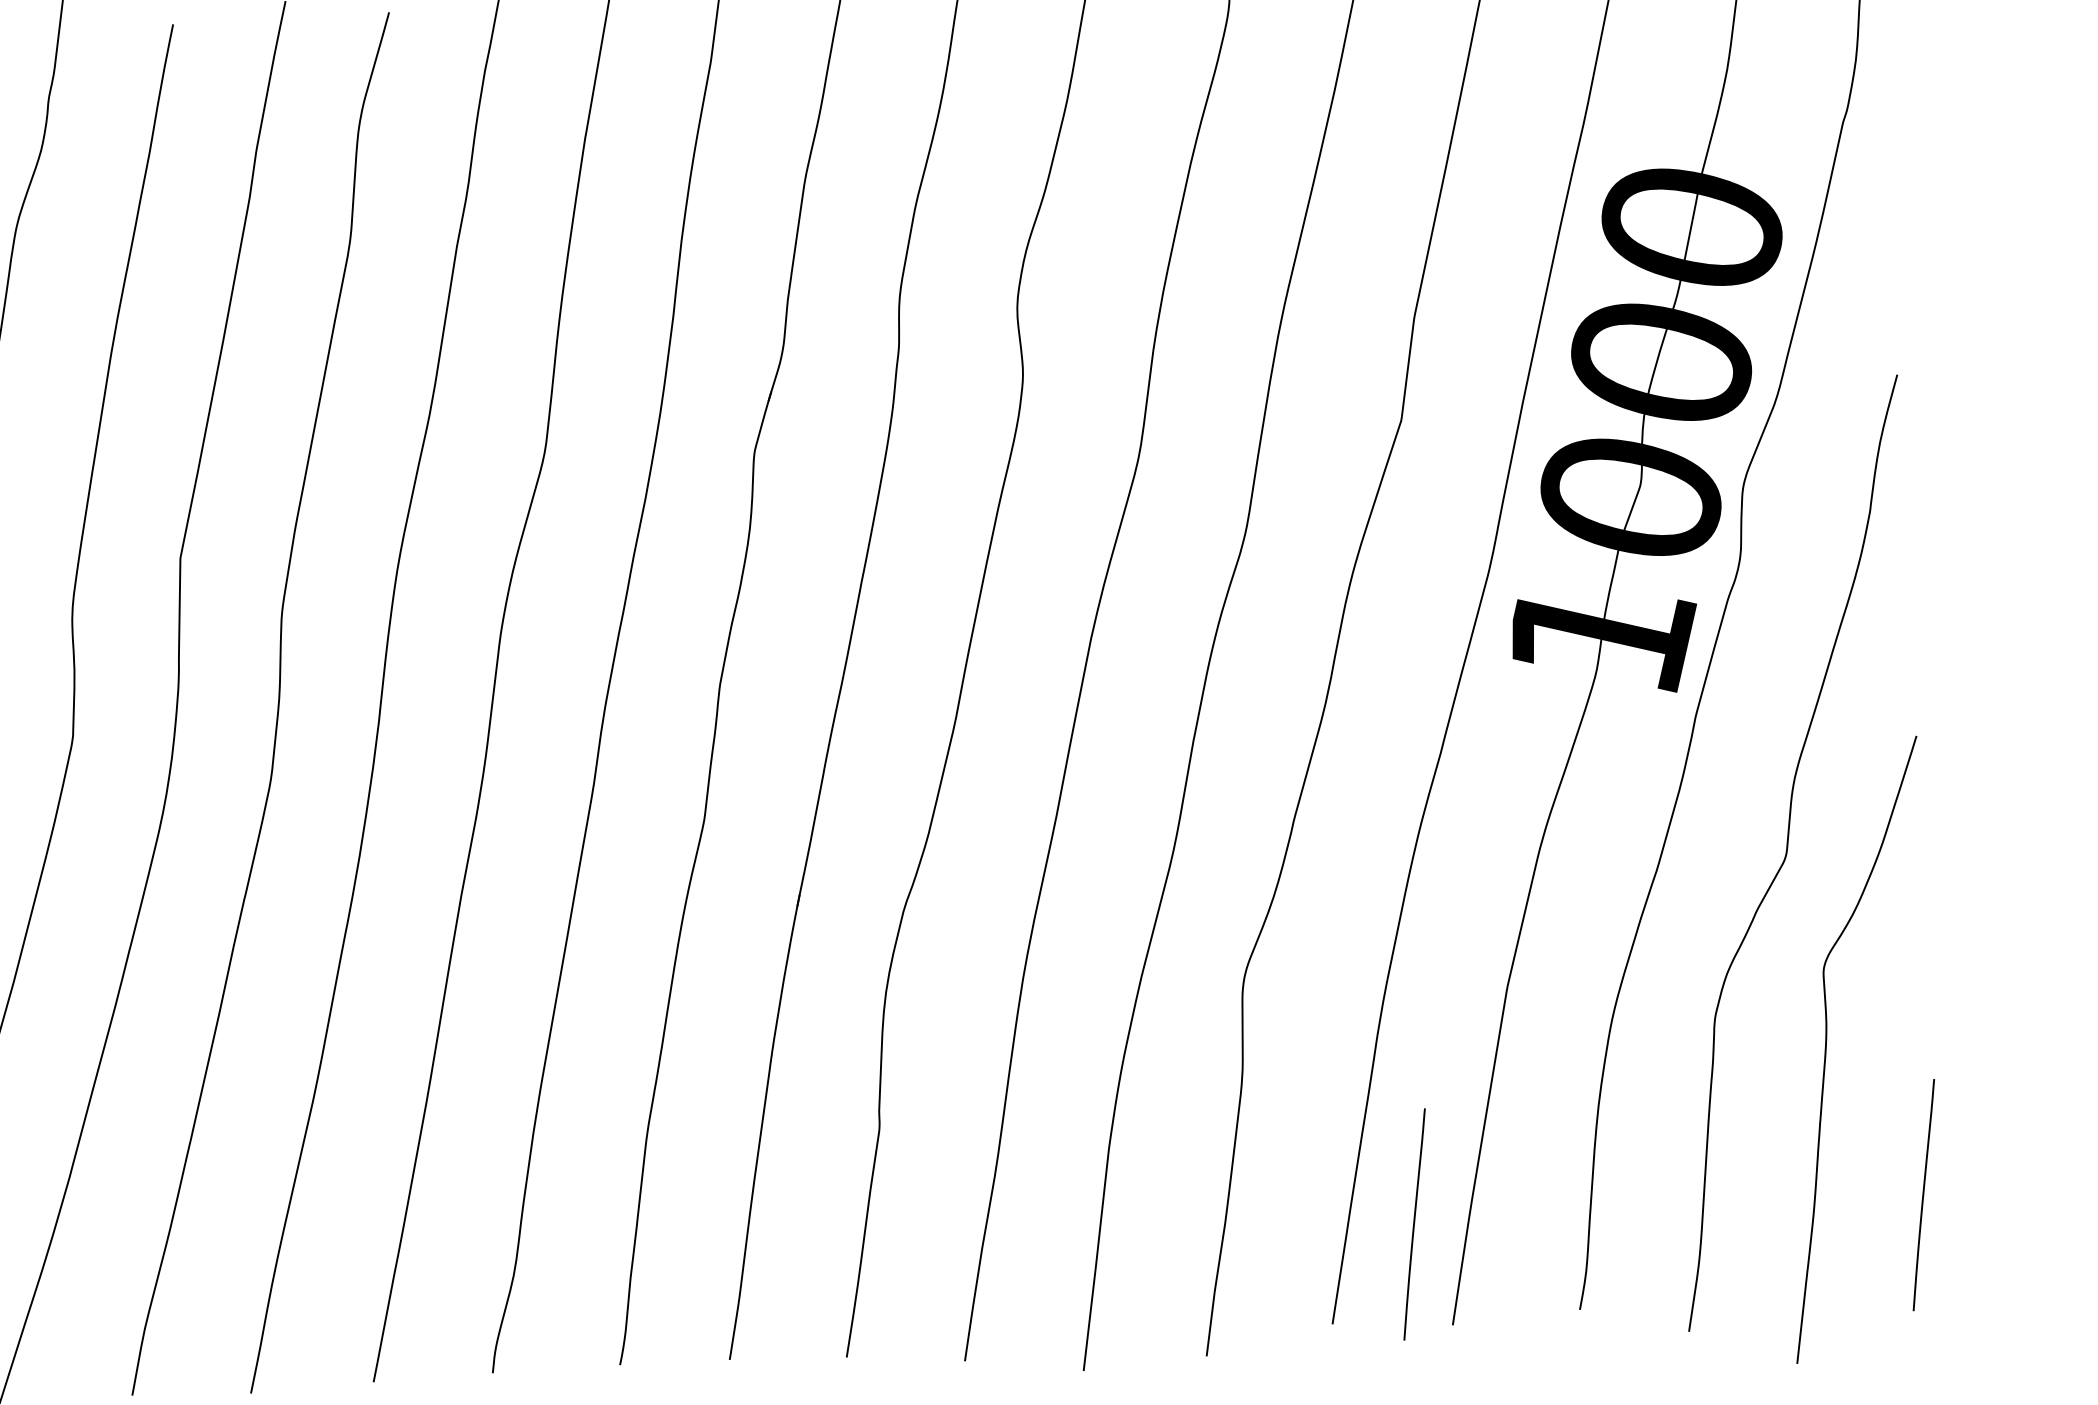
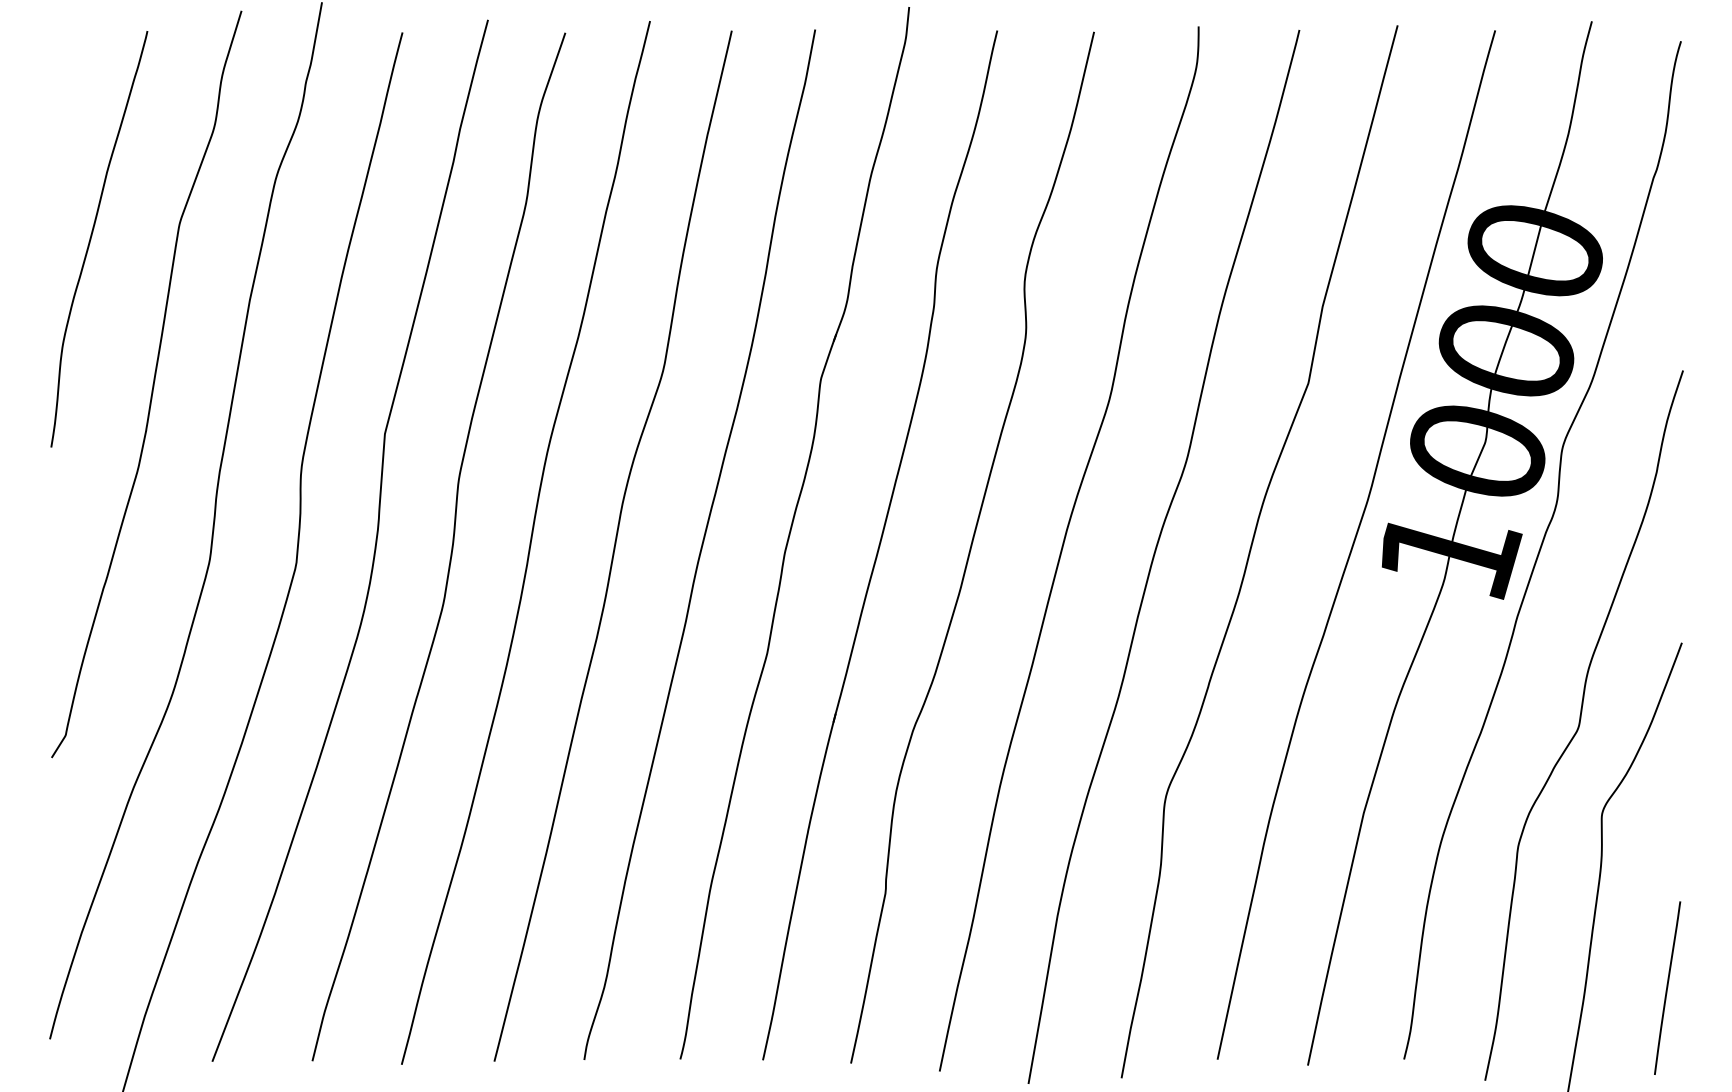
line: (1414, 1223) -> (1283, 987), removed

